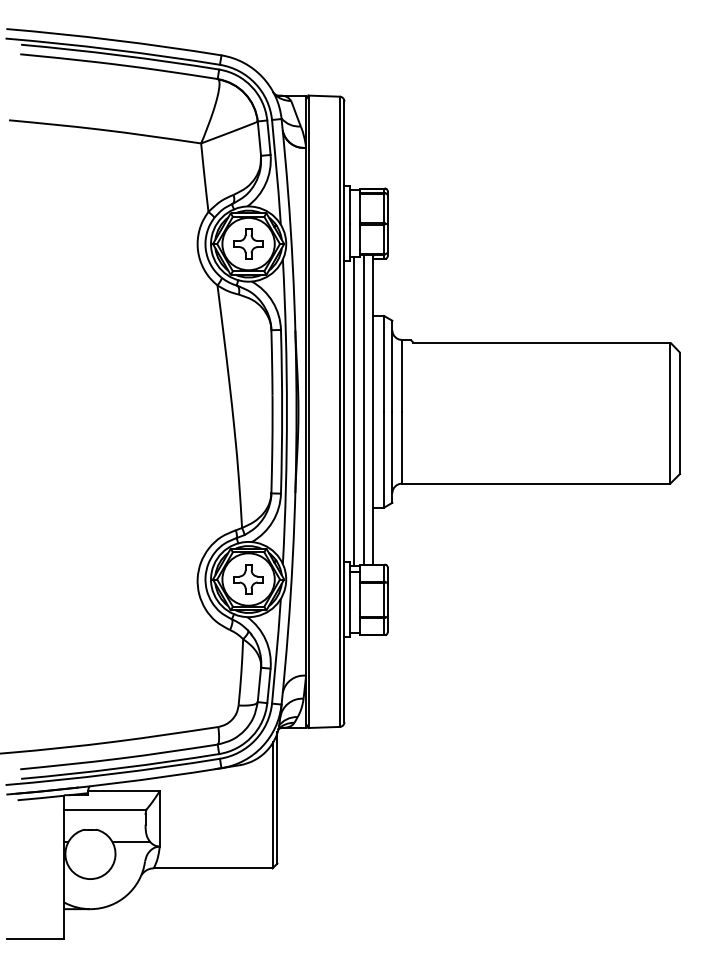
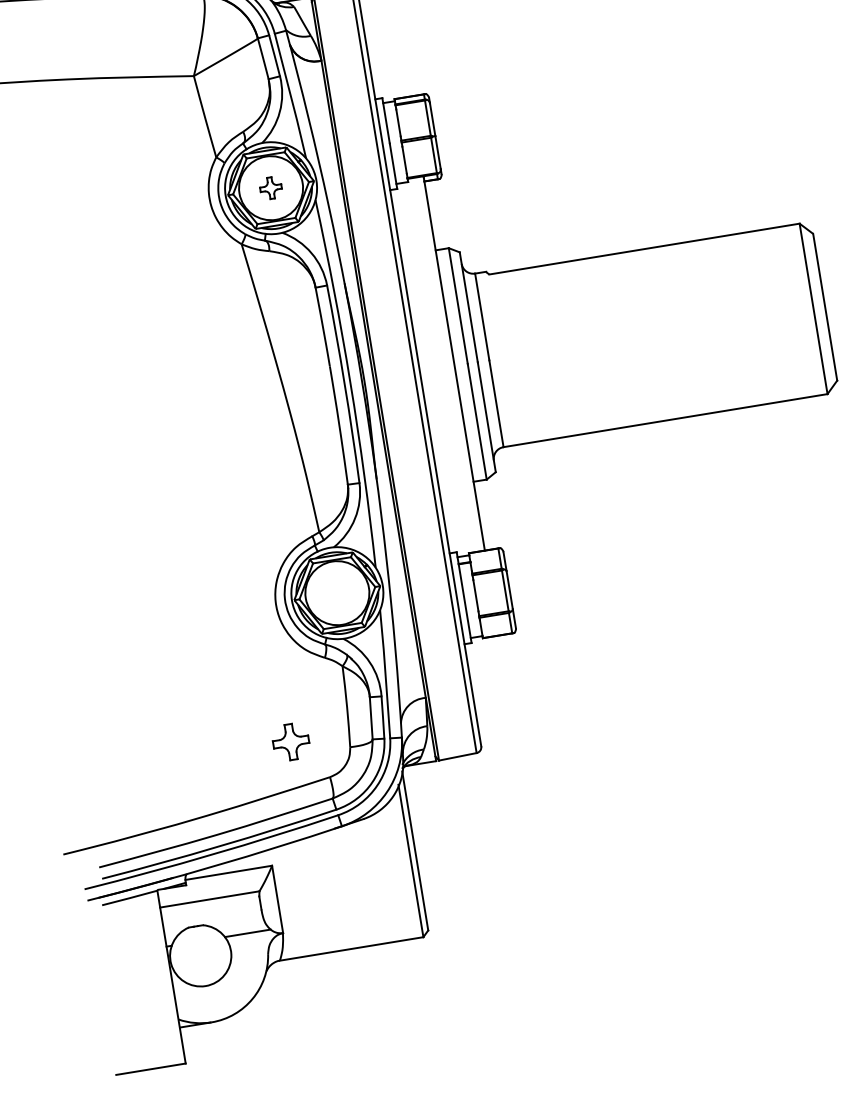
part: (248, 243) -> (270, 187), size x0.6
line: (363, 409) -> (442, 365), removed
line: (354, 411) -> (431, 369), removed
part: (248, 579) -> (290, 742), moved

